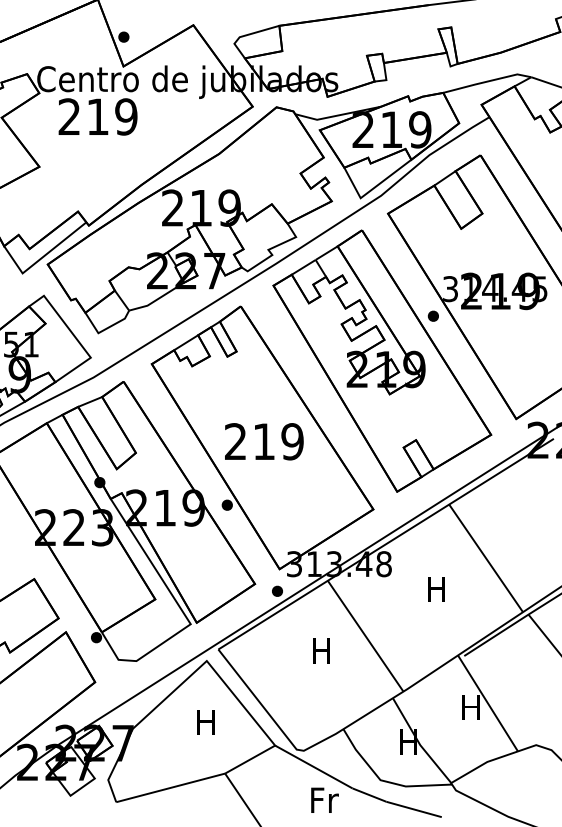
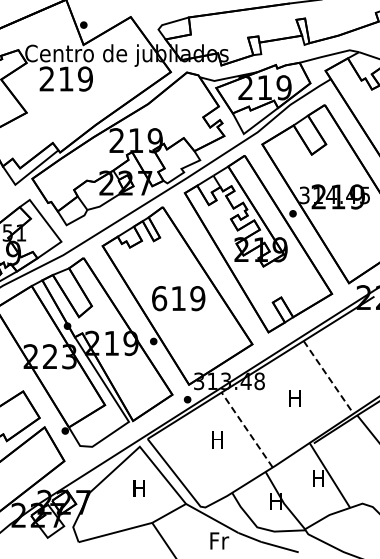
text: (235, 441) -> (159, 298), 219 -> 619
line: (485, 558) -> (328, 377), solid -> dashed
line: (364, 635) -> (246, 429), solid -> dashed

